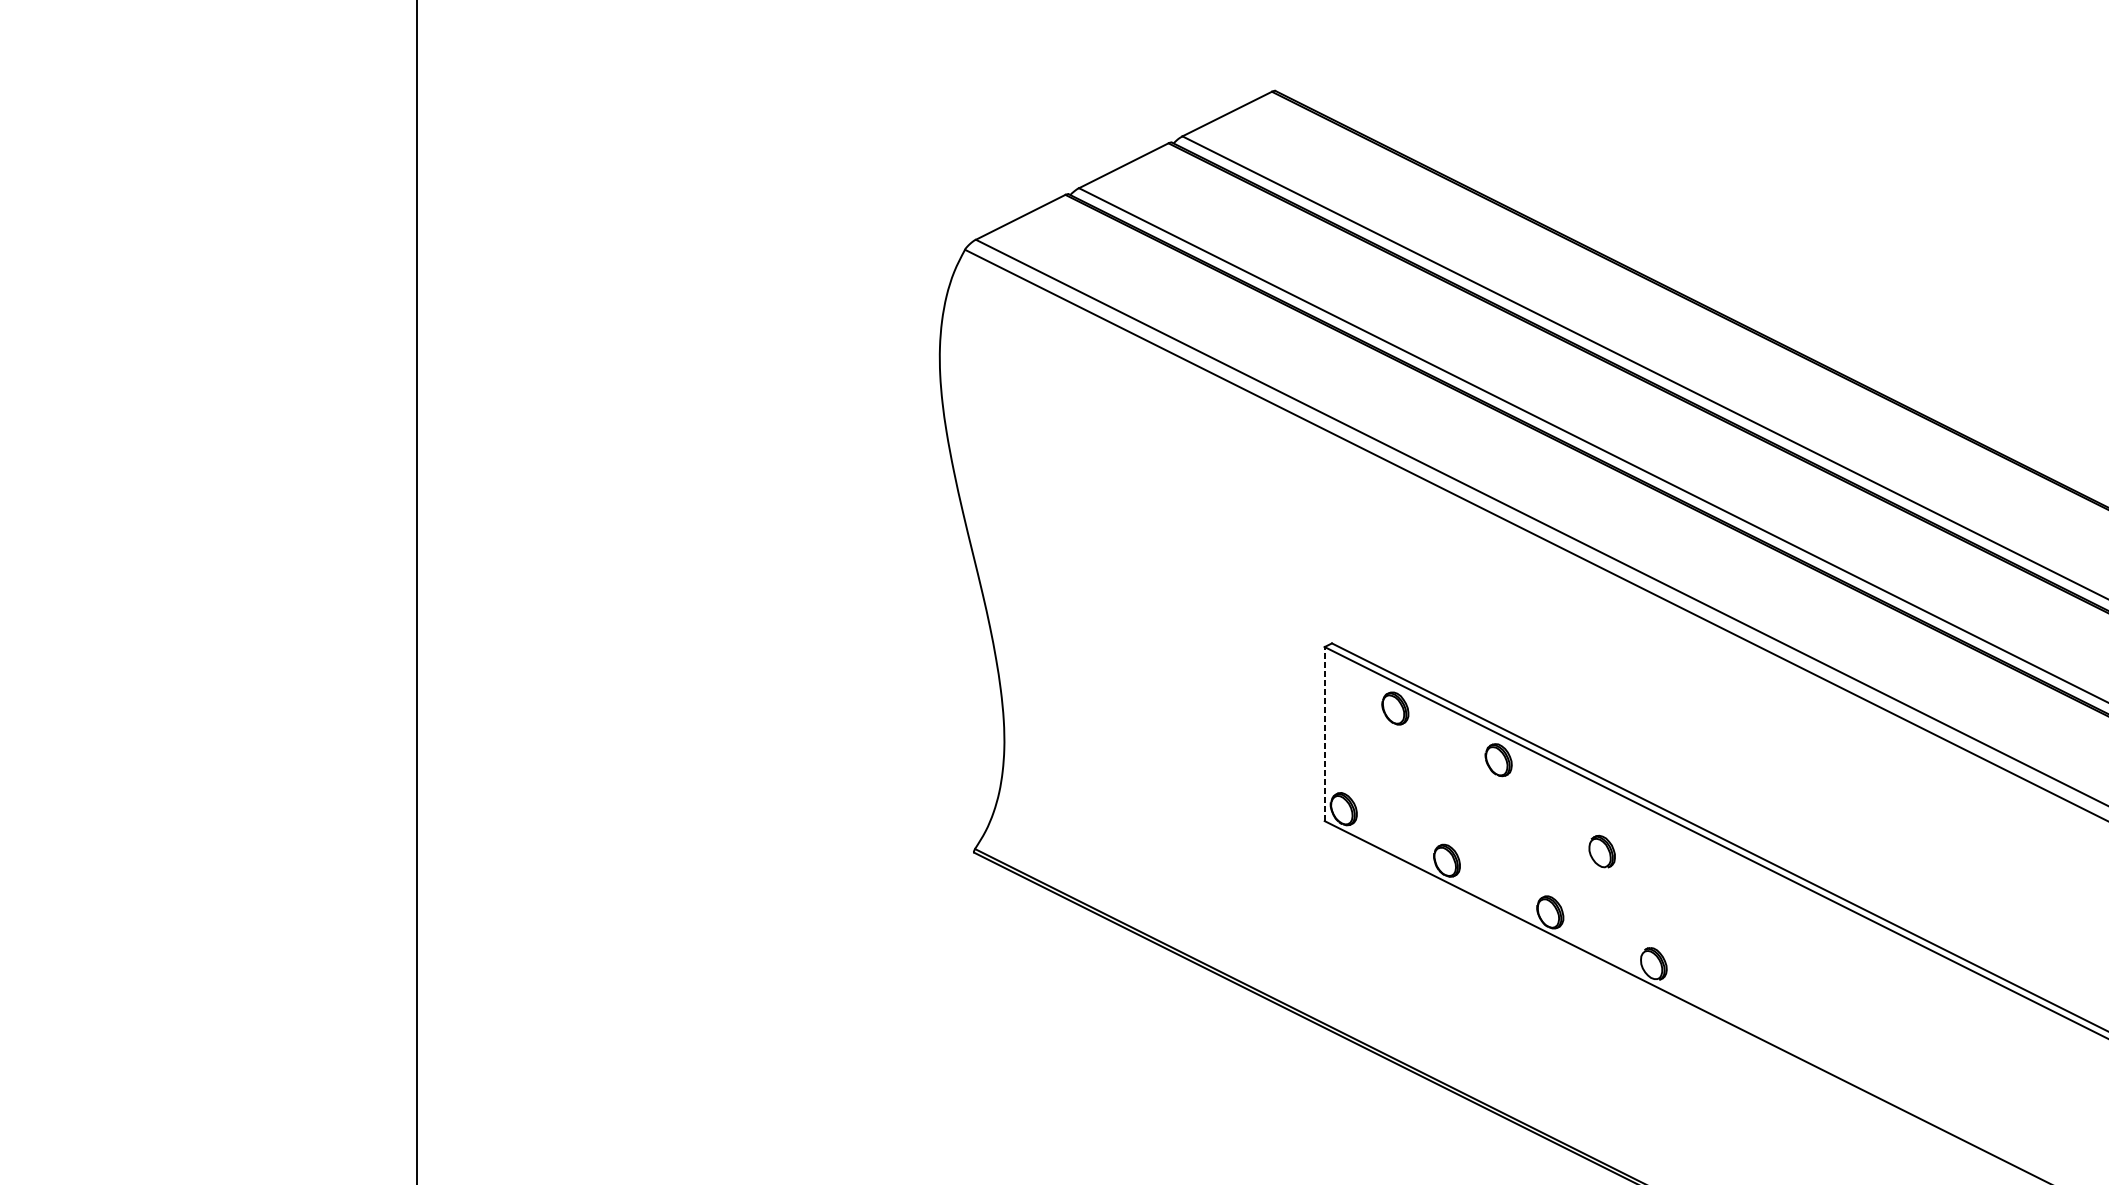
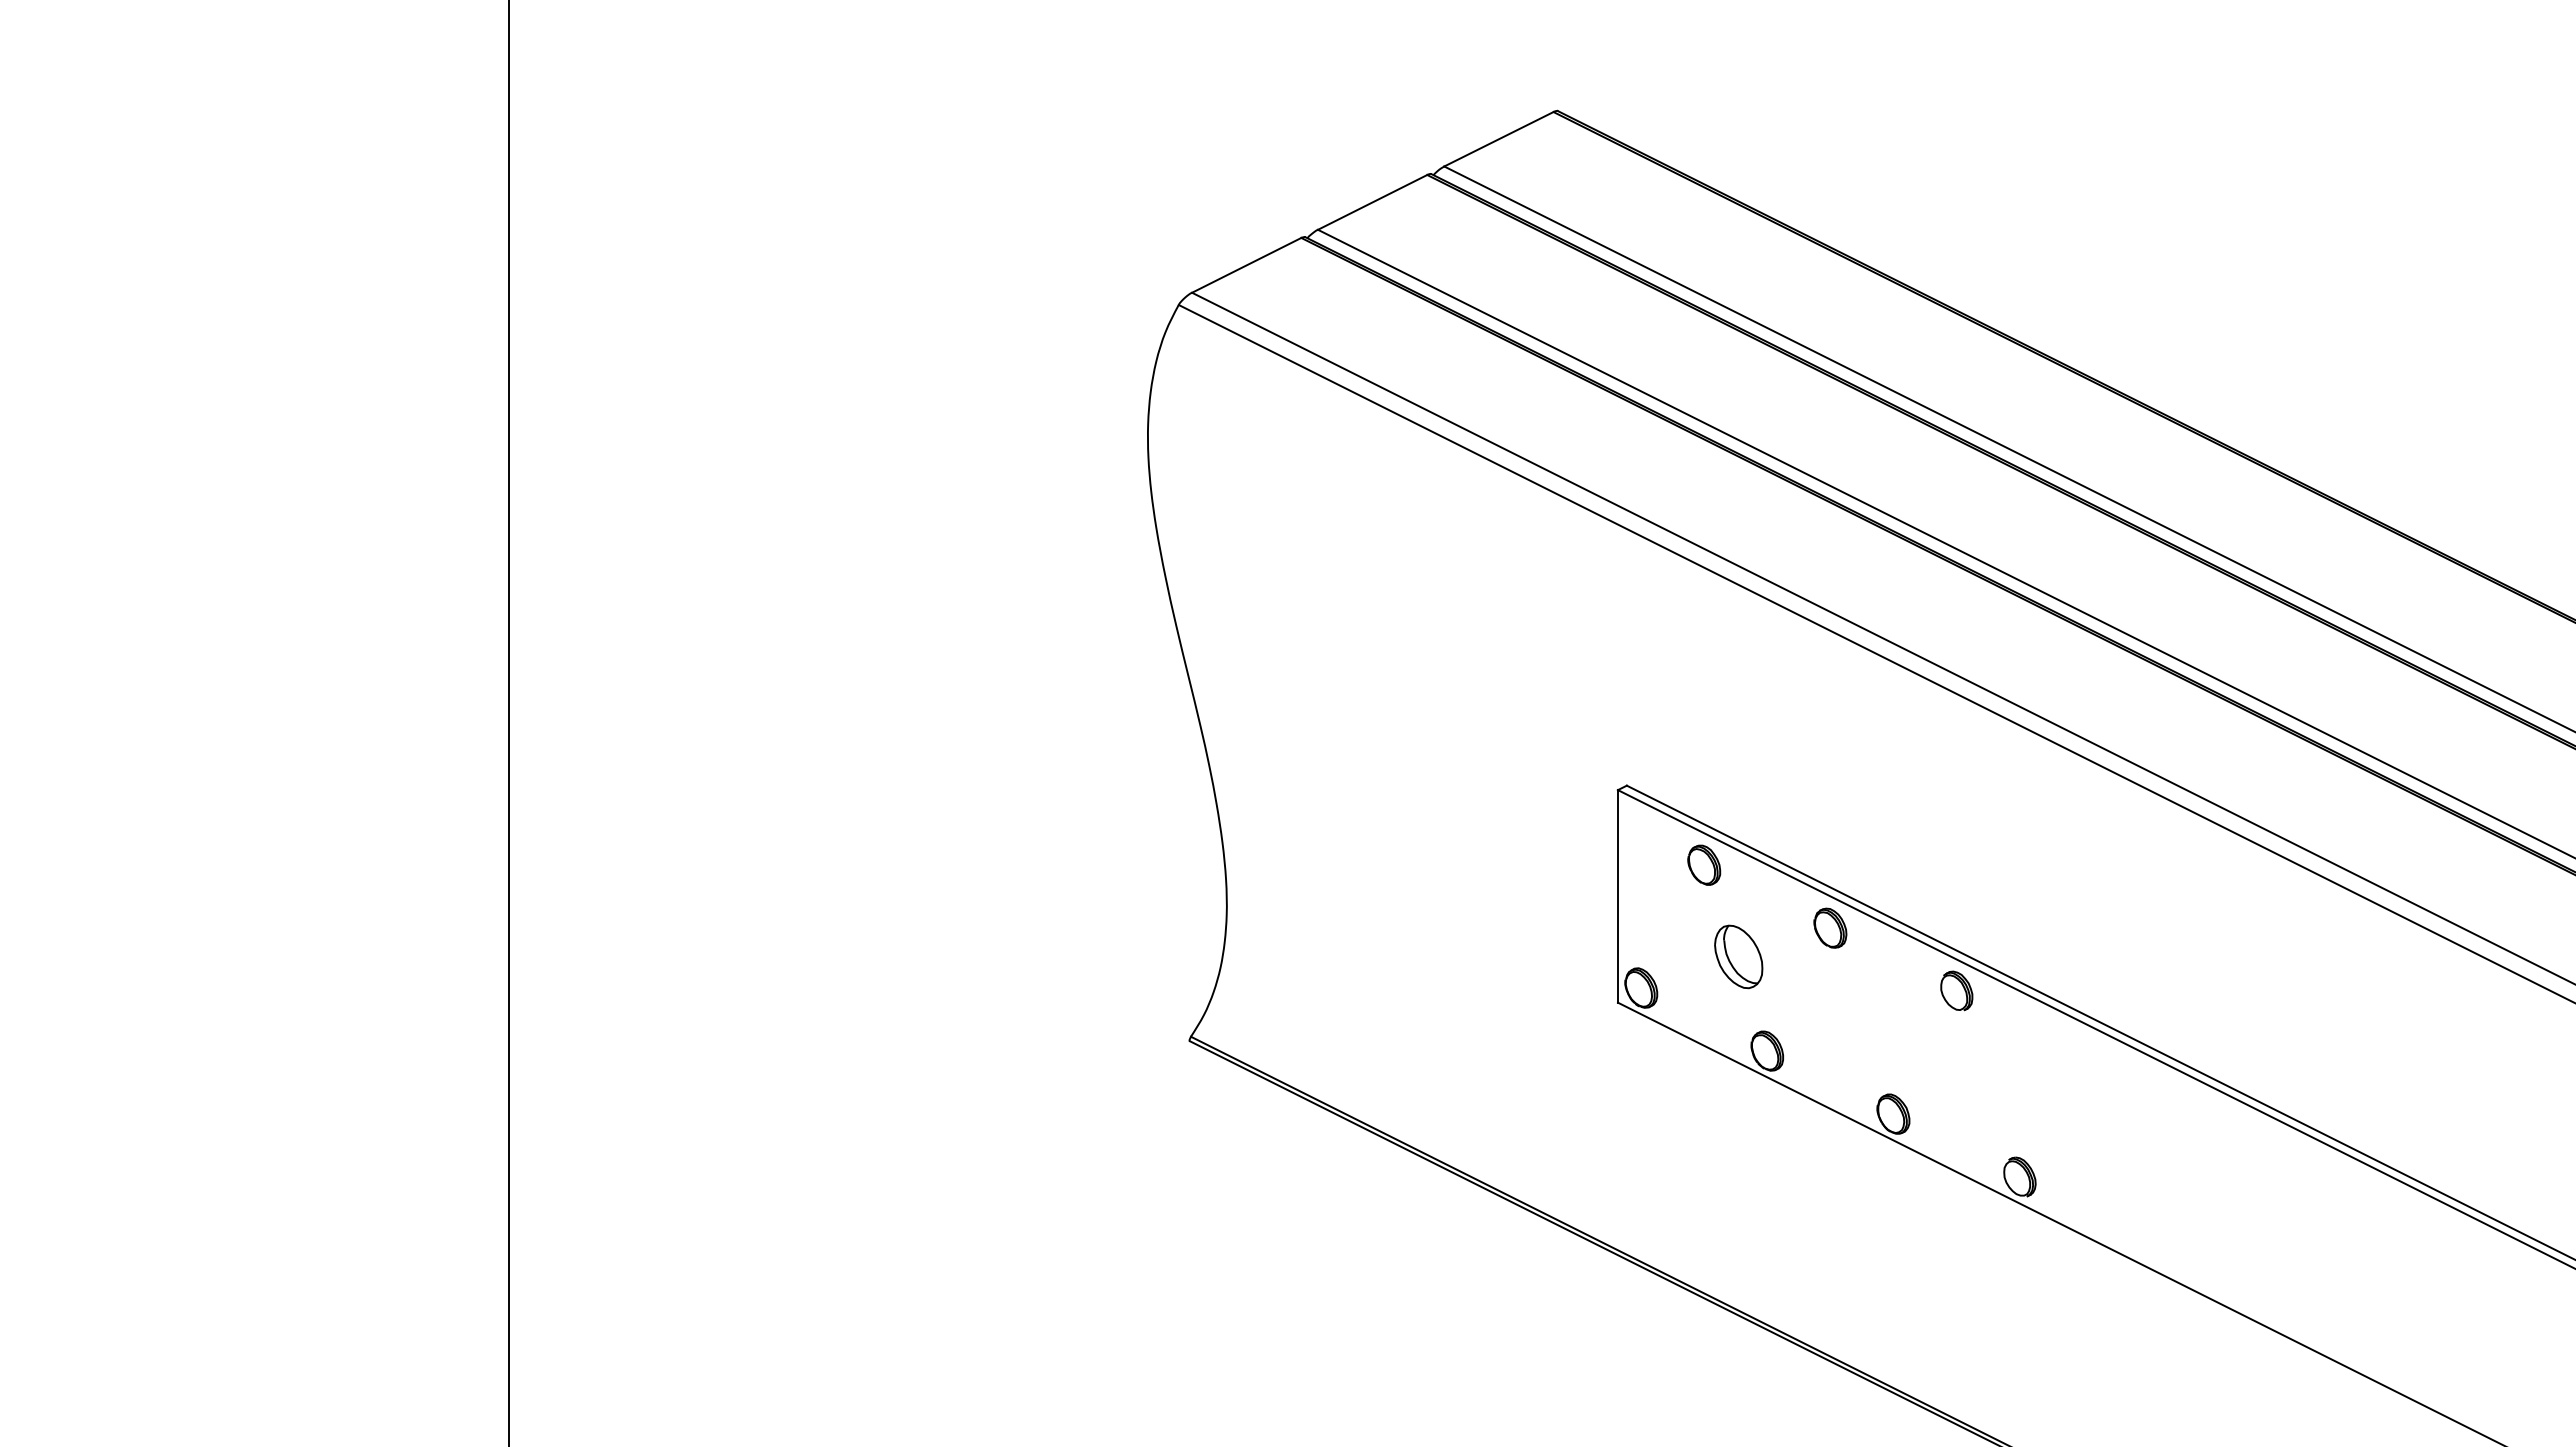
line: (1324, 733) -> (1617, 895), dashed -> solid
part: (1423, 783) -> (1738, 956), added
part: (1601, 851) -> (1956, 990), moved

